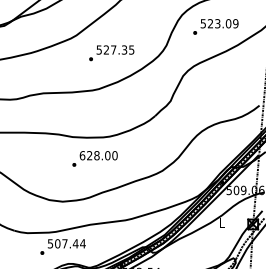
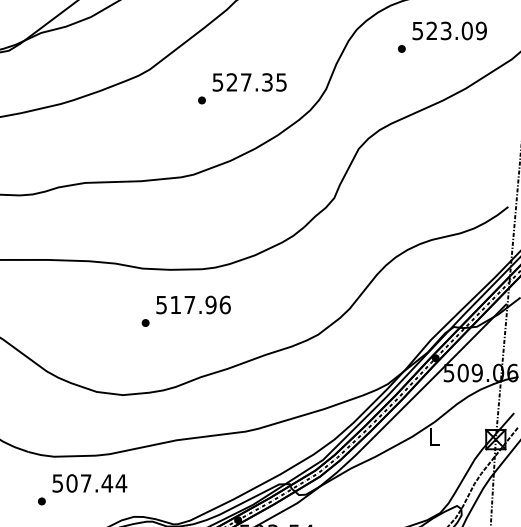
text: (215, 26) -> (441, 36), moved
text: (111, 53) -> (241, 89), moved
text: (98, 155) -> (192, 304), 628.00 -> 517.96
text: (62, 246) -> (81, 488), moved

